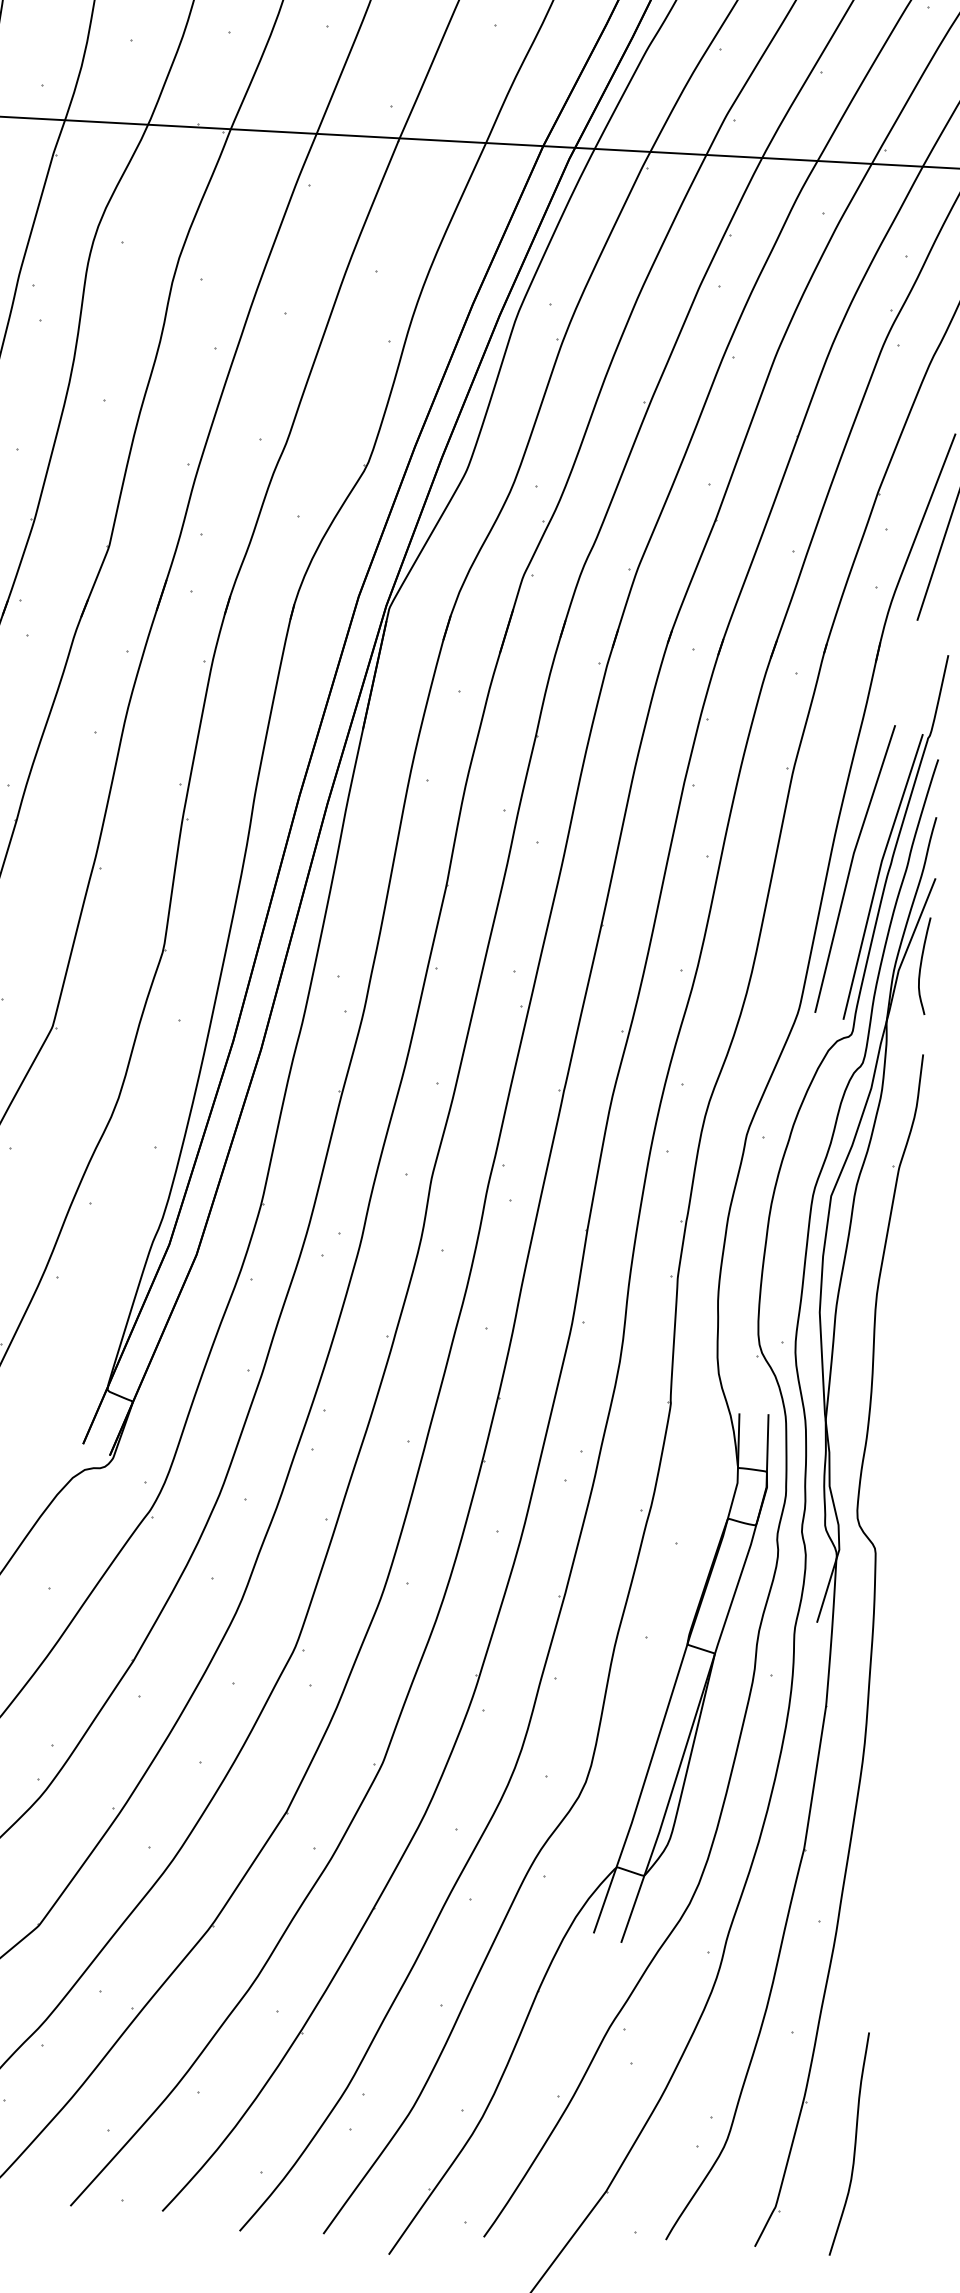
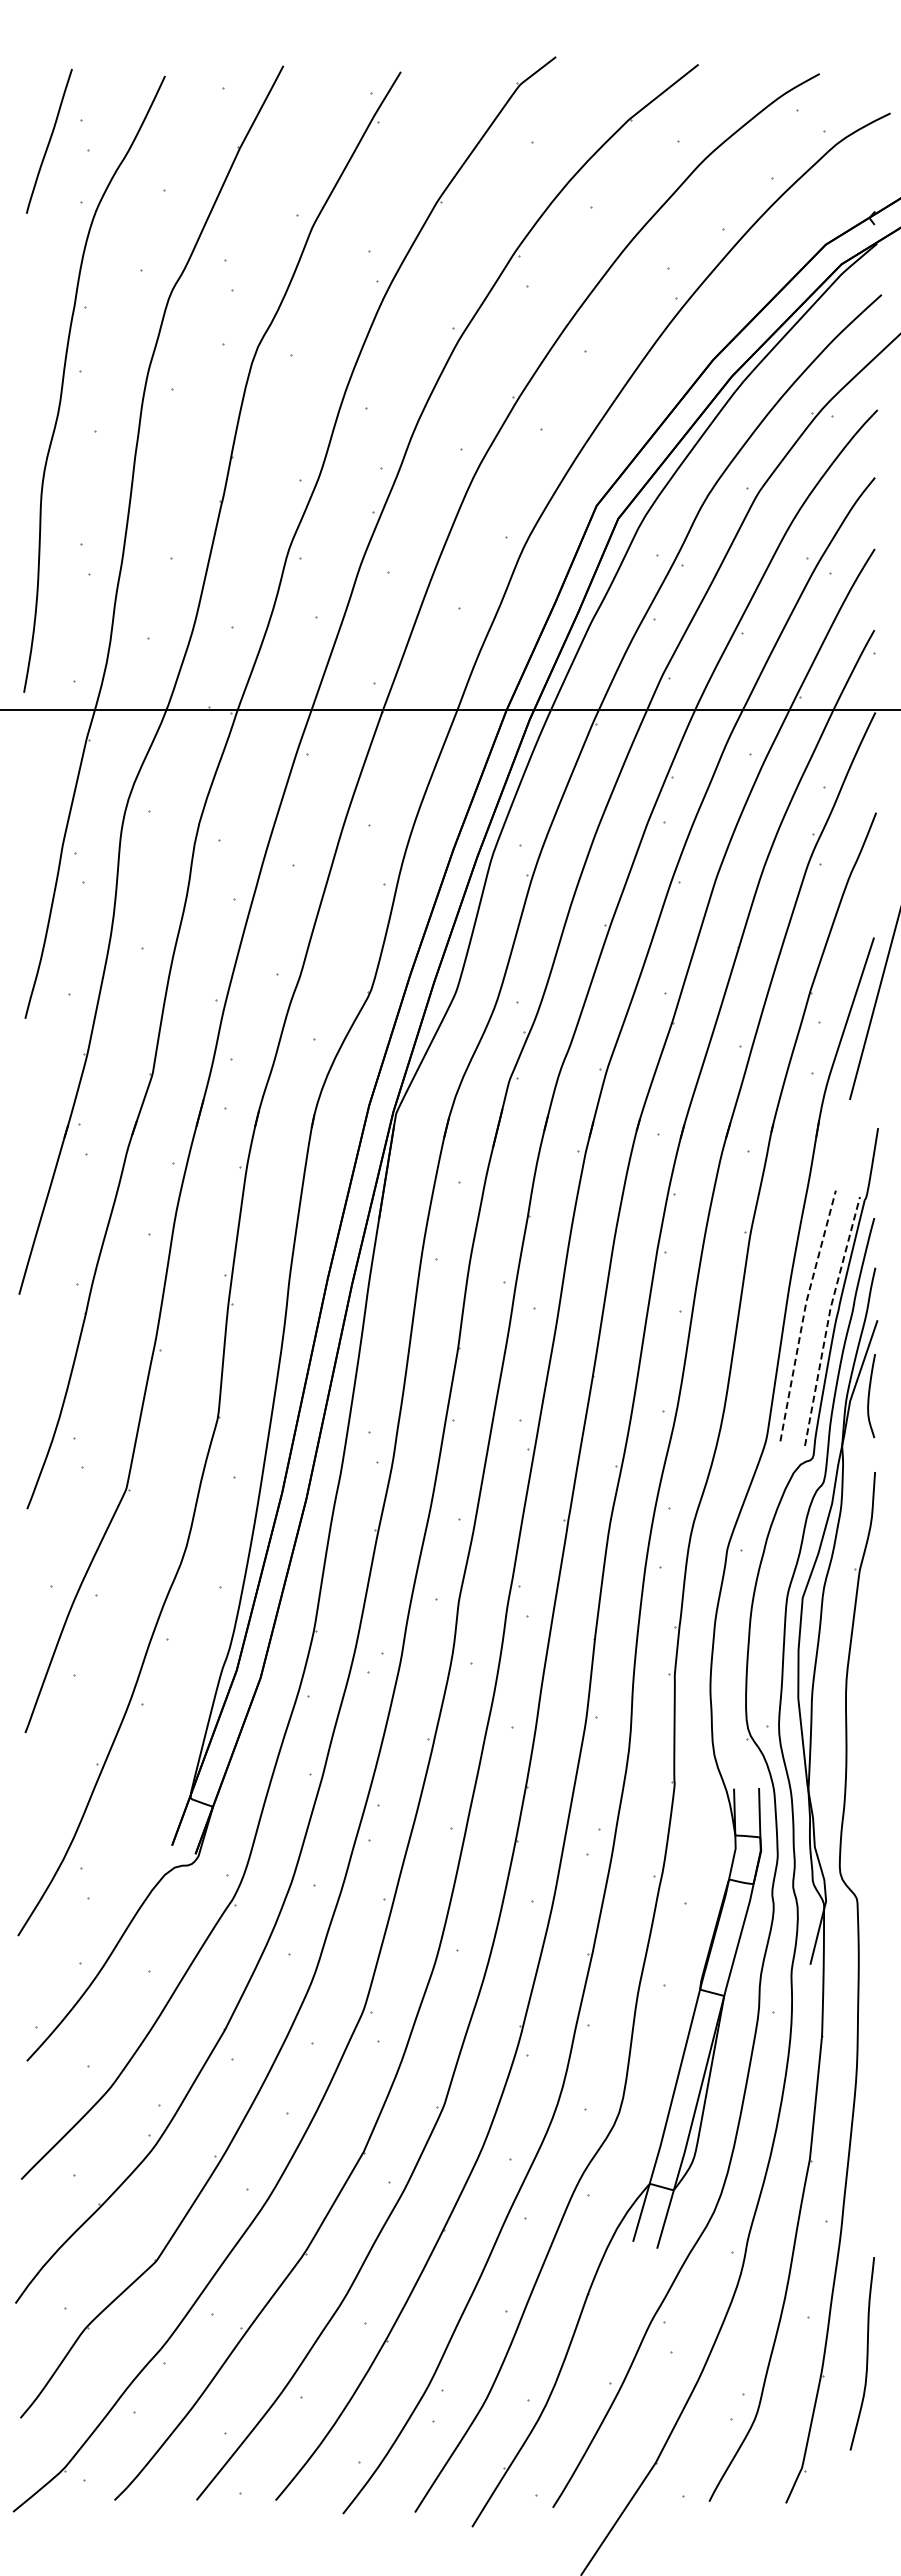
line: (851, 867) -> (804, 1314), solid -> dashed
line: (878, 874) -> (828, 1319), solid -> dashed
curve: (854, 2143) -> (866, 2353), moved

